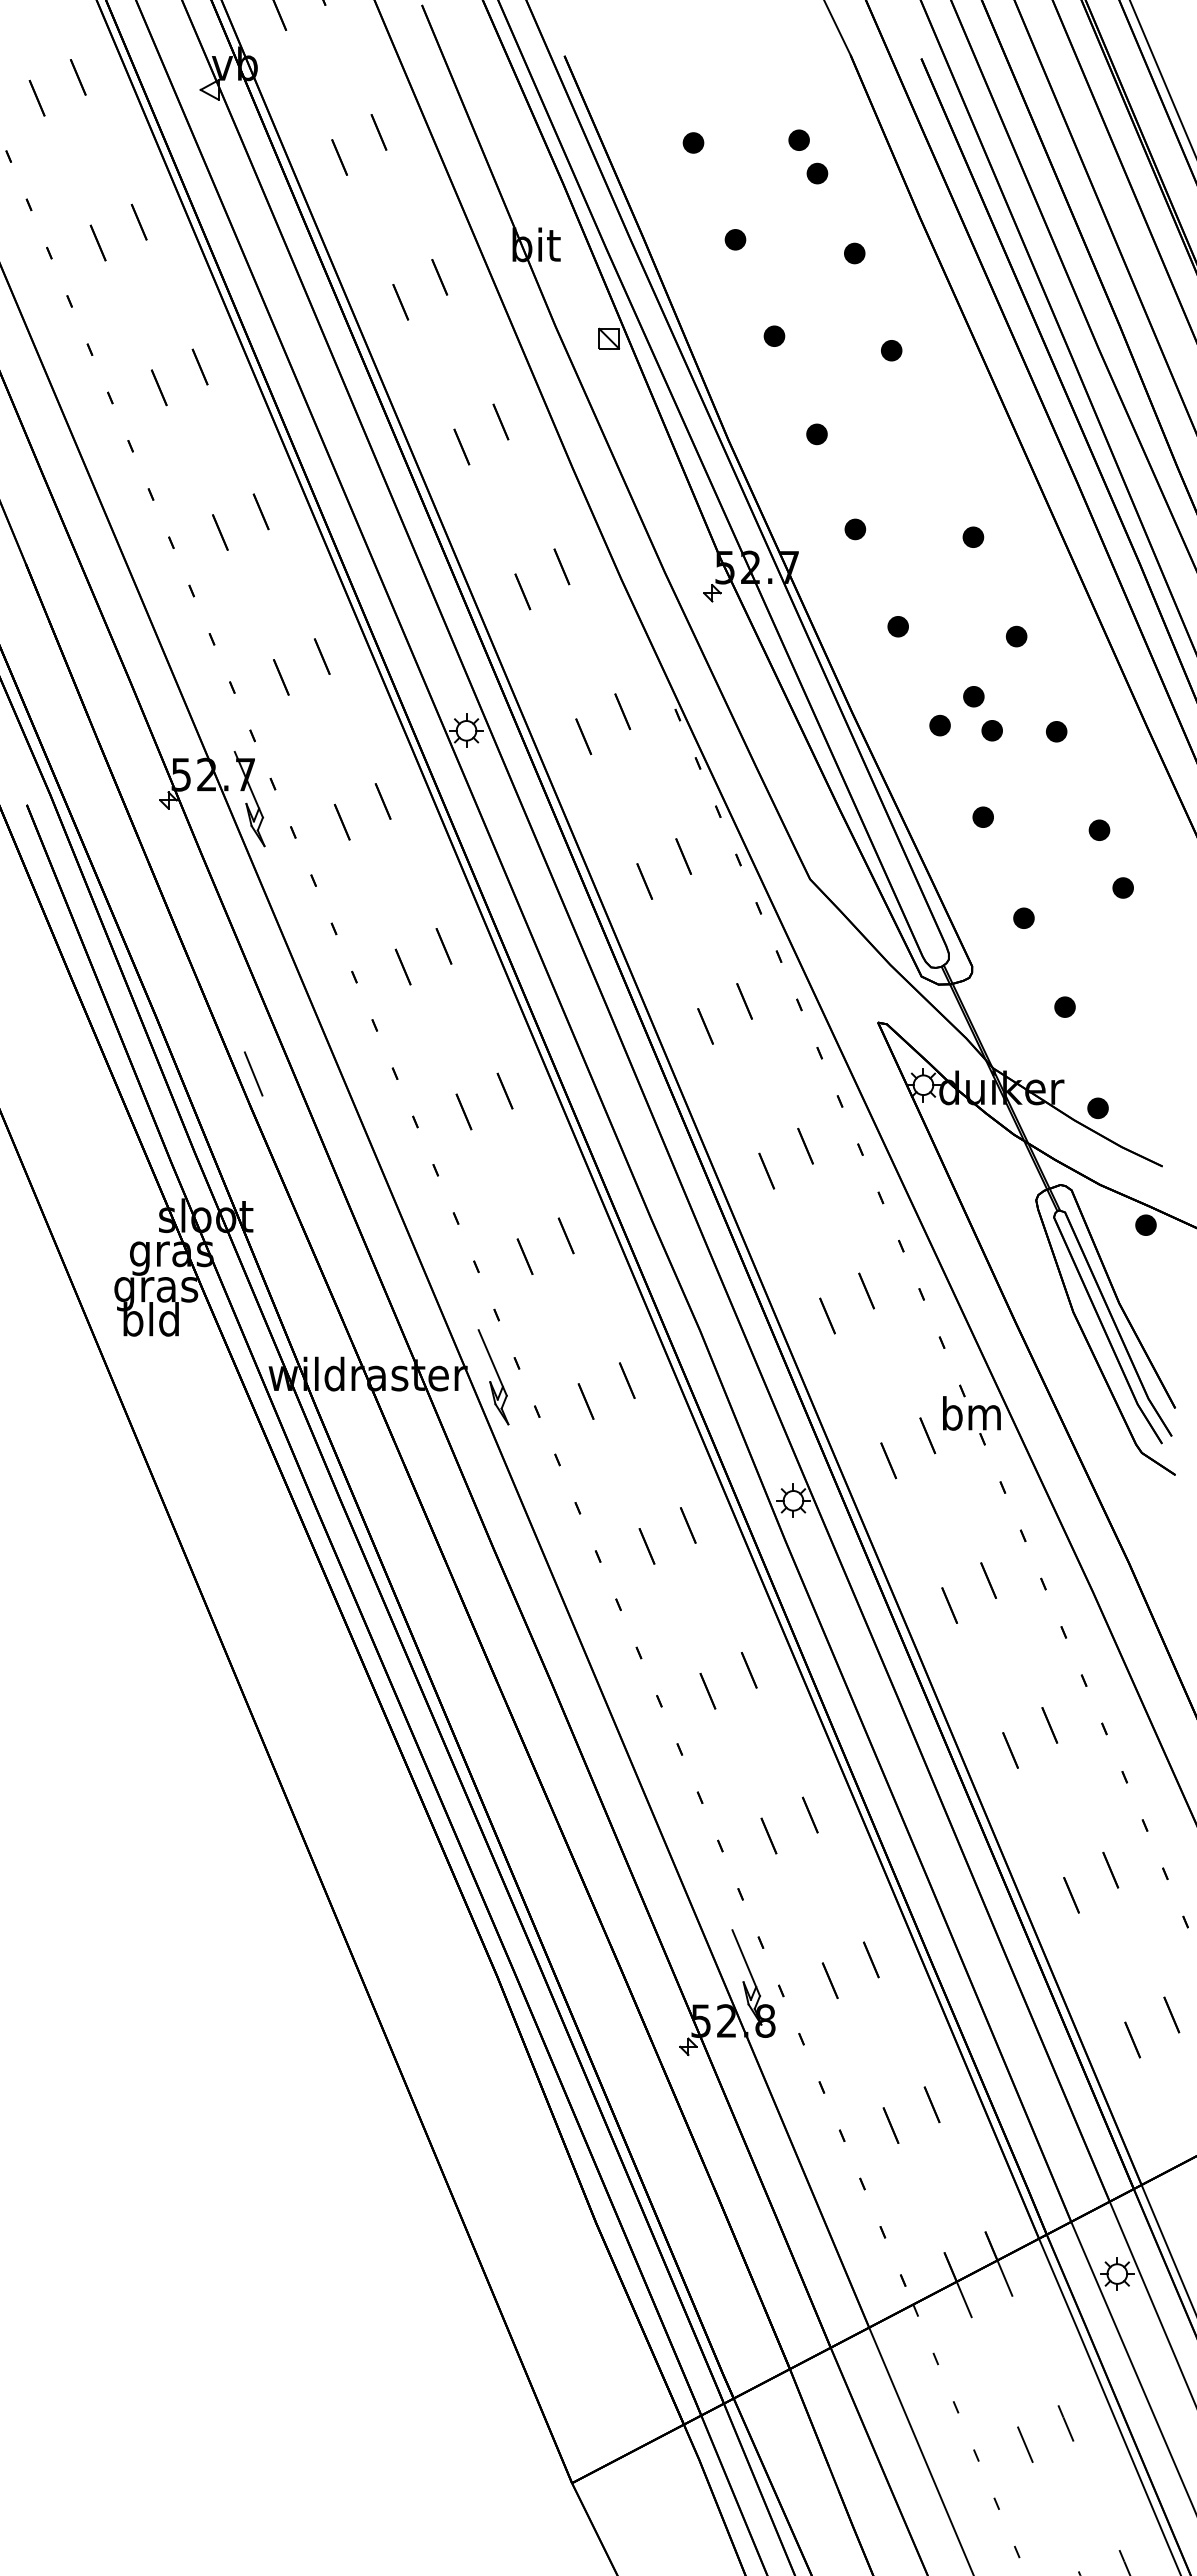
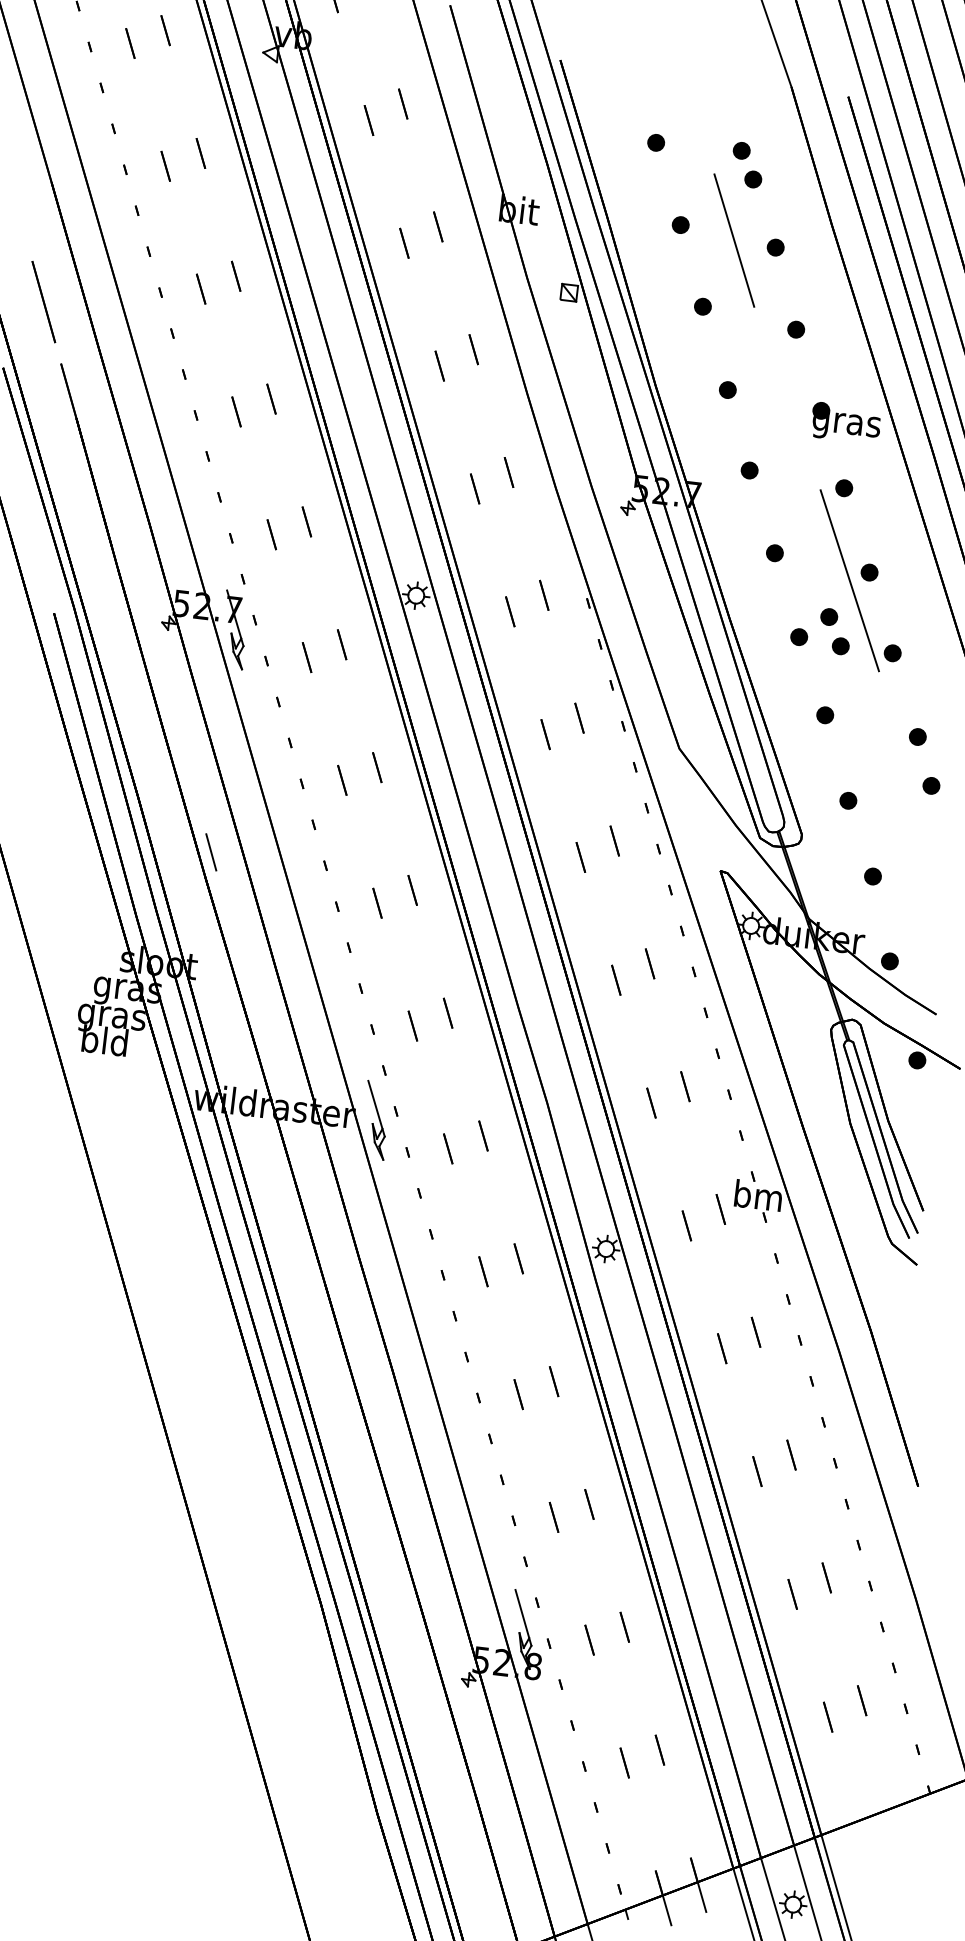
line: (803, 250) -> (734, 240), added
part: (965, 457) -> (845, 423), added
line: (993, 649) -> (849, 580), added

